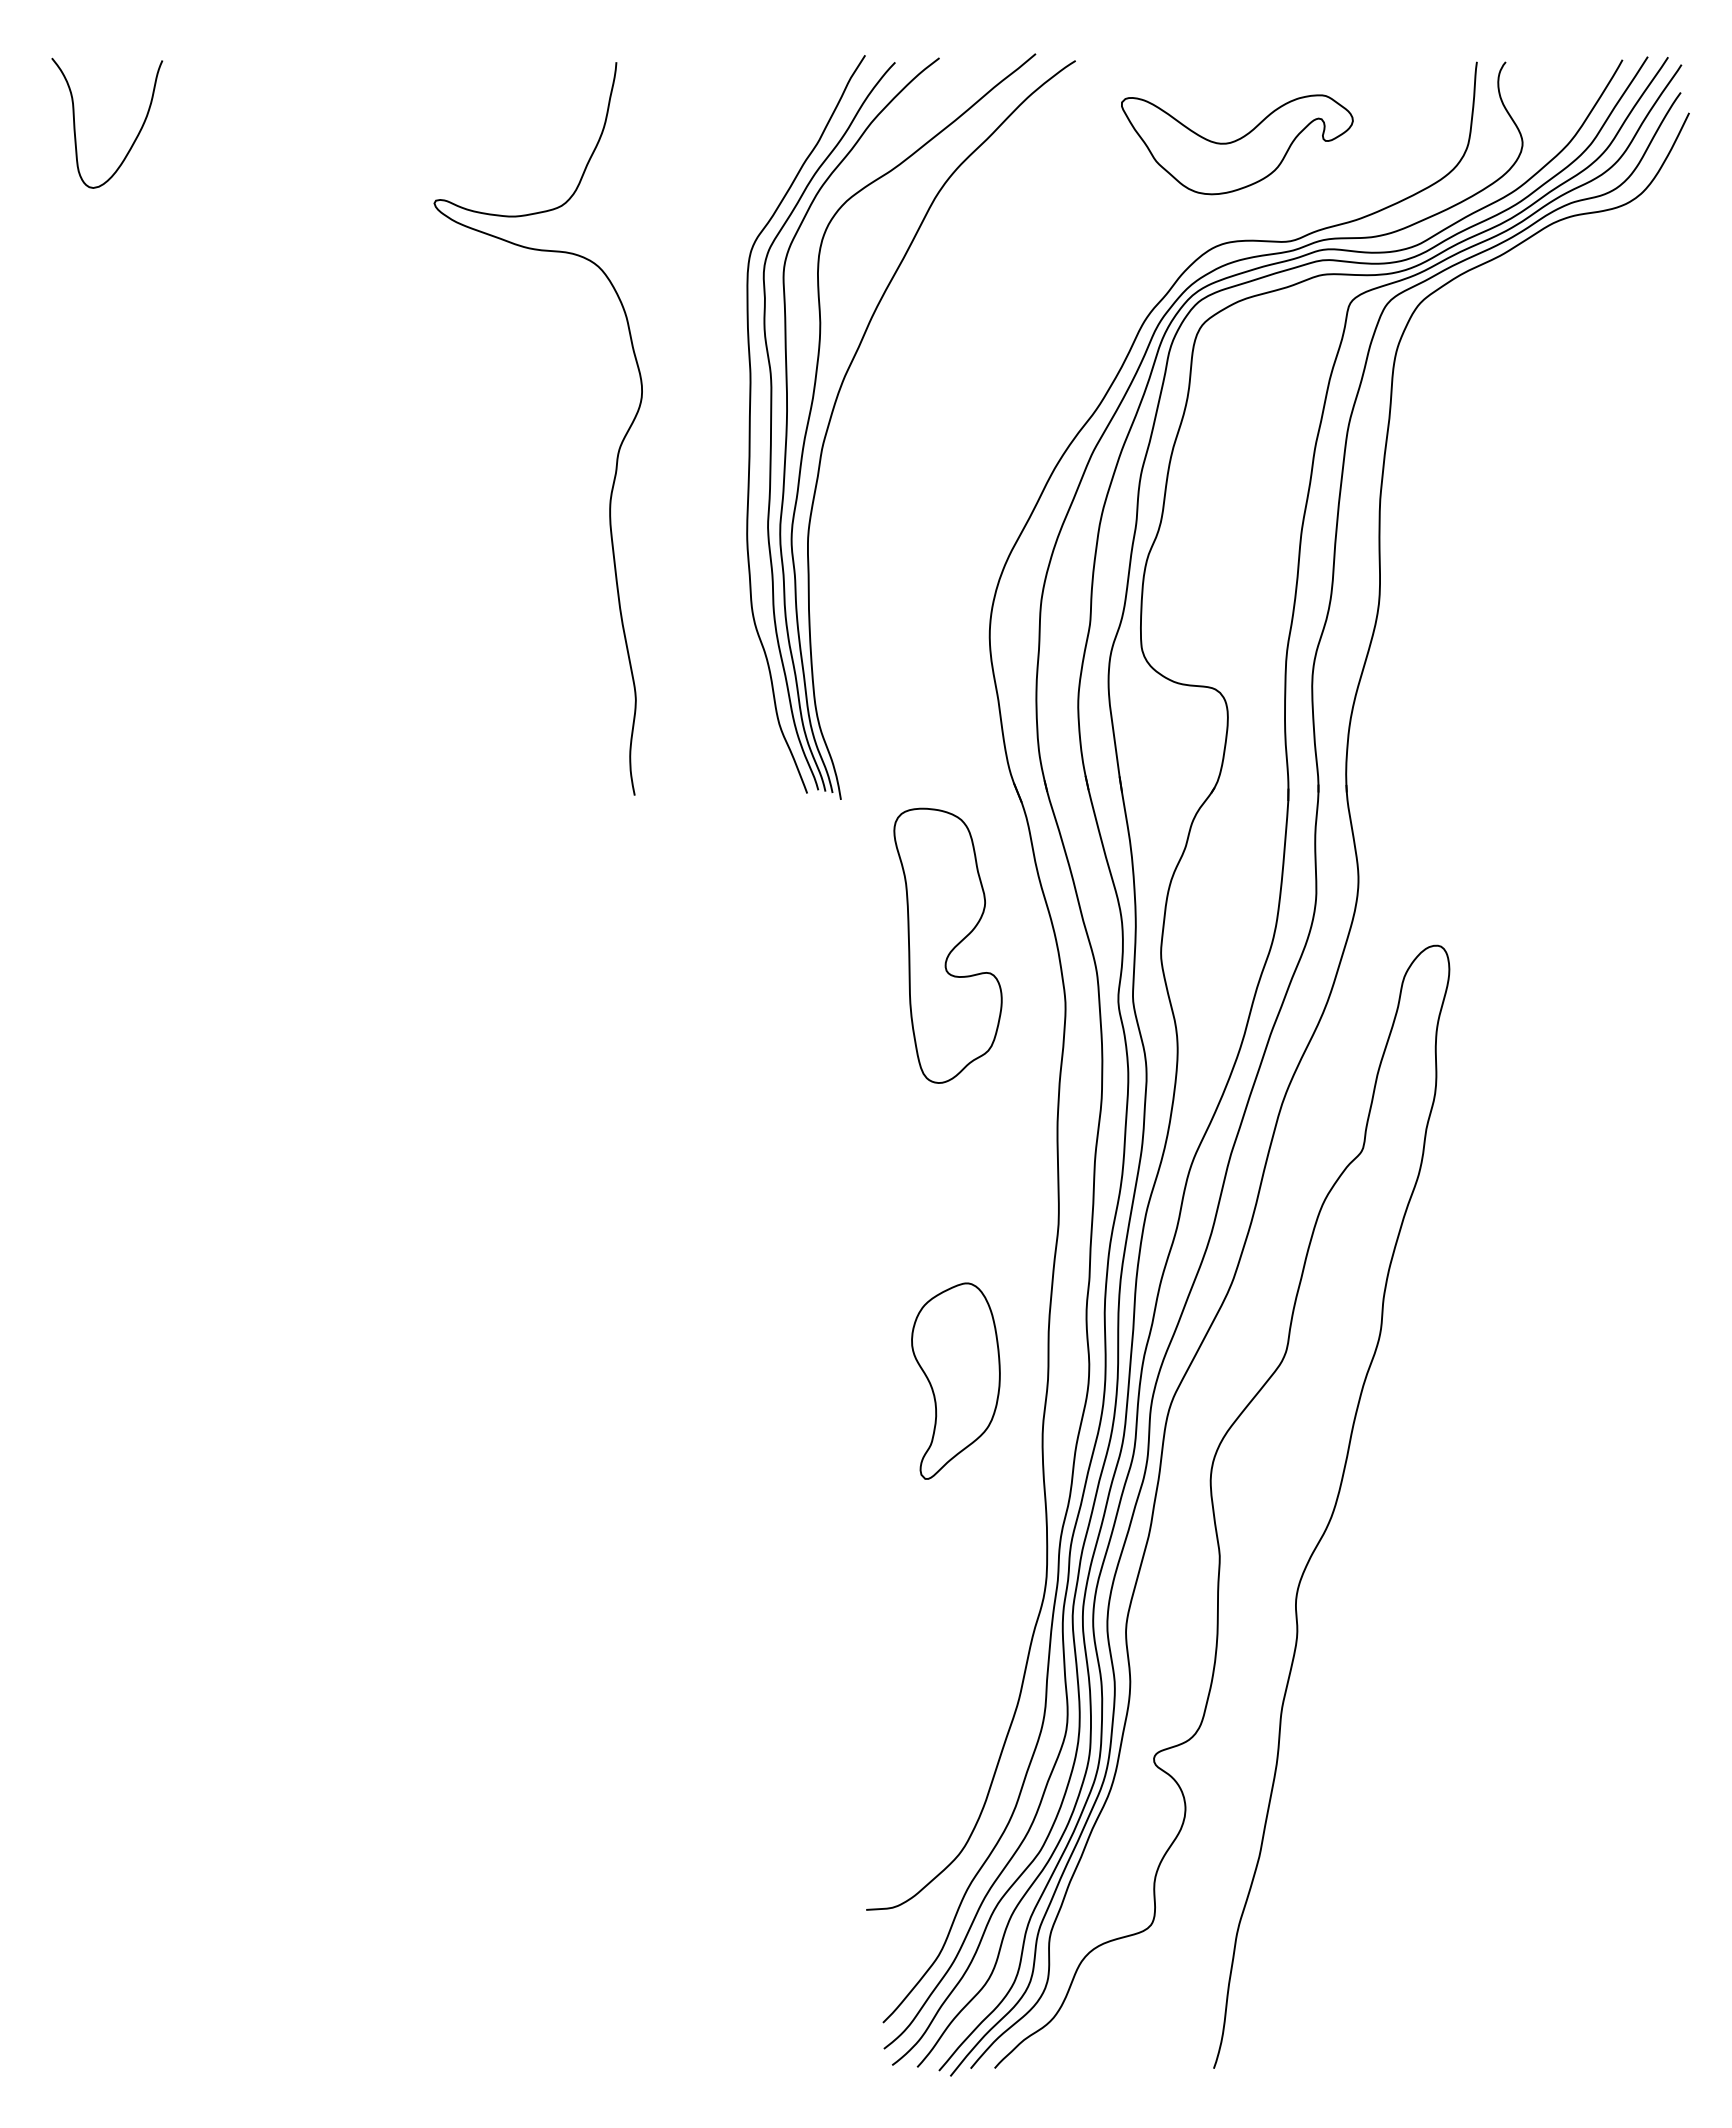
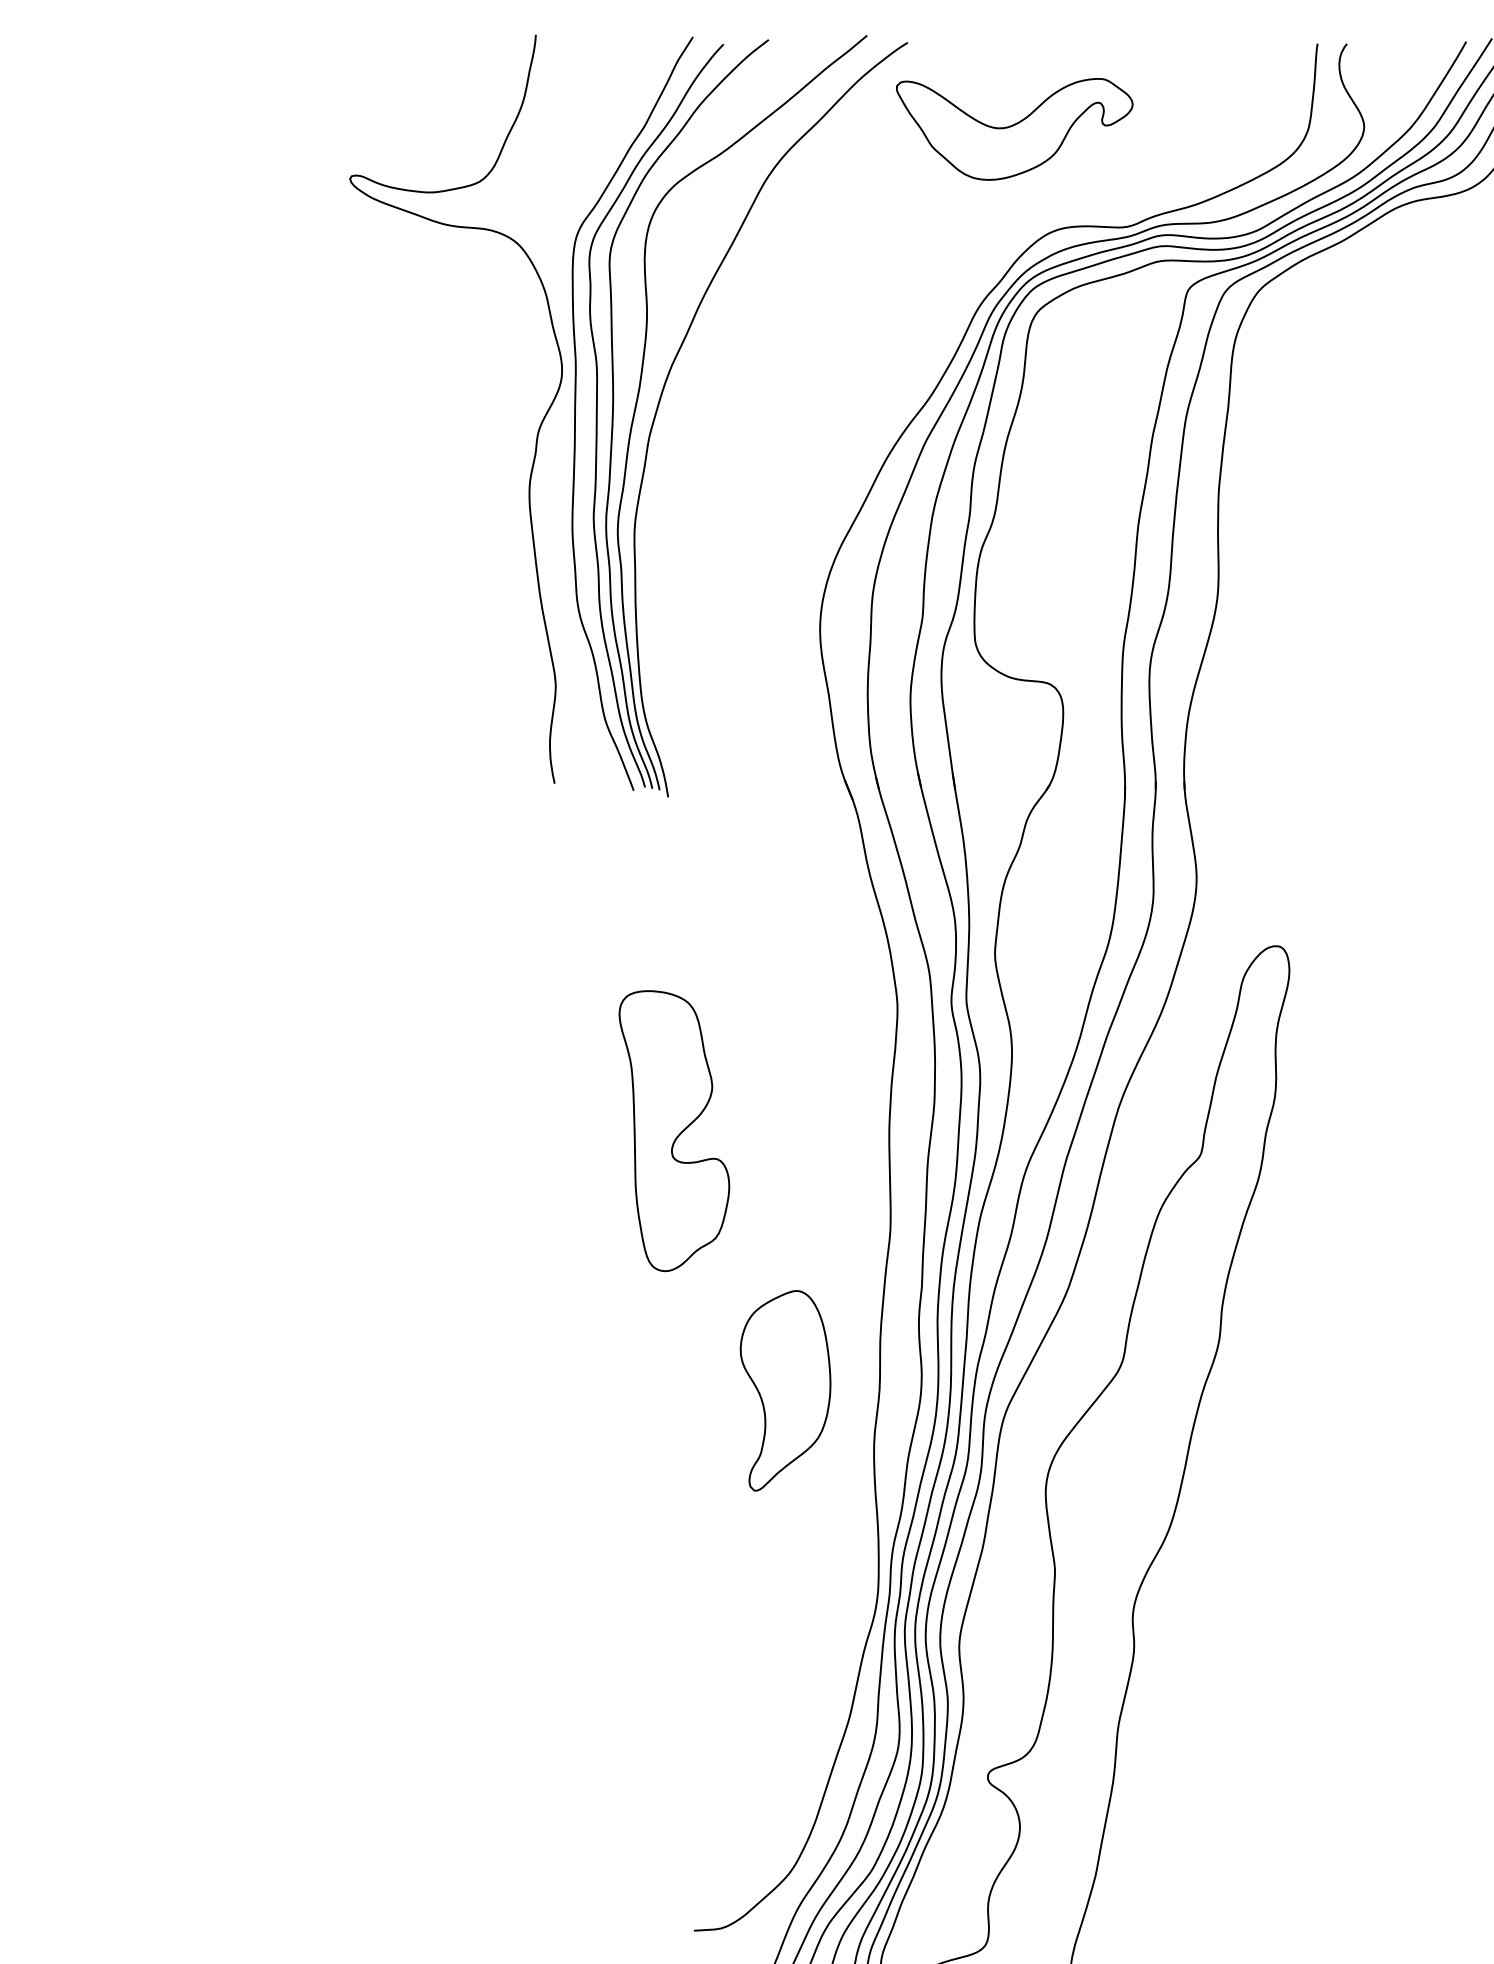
part: (1237, 144) -> (1014, 129), moved
curve: (618, 448) -> (538, 429), moved
part: (947, 945) -> (673, 1130), moved

